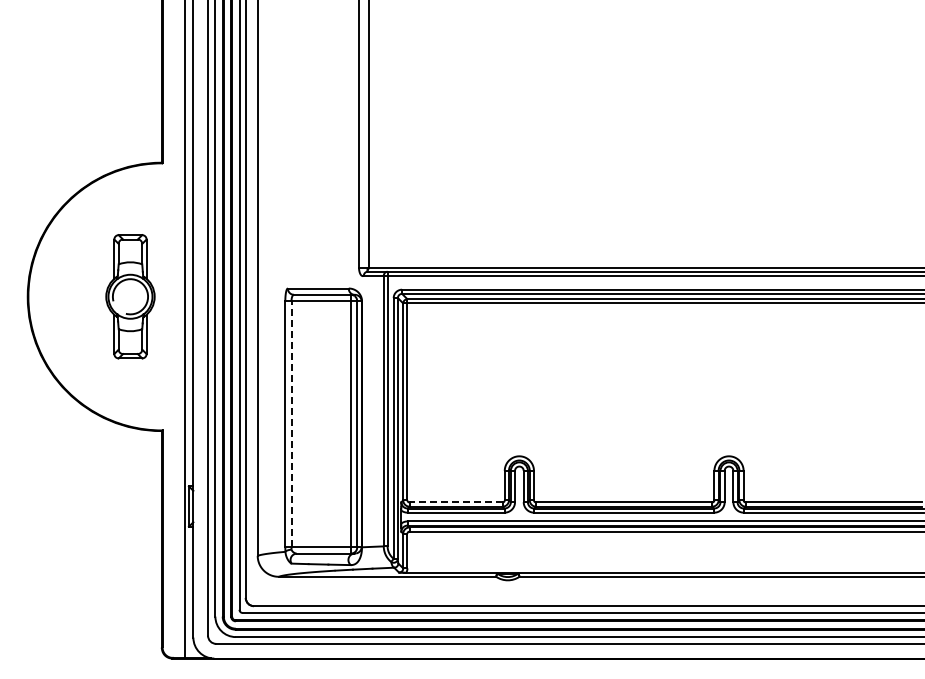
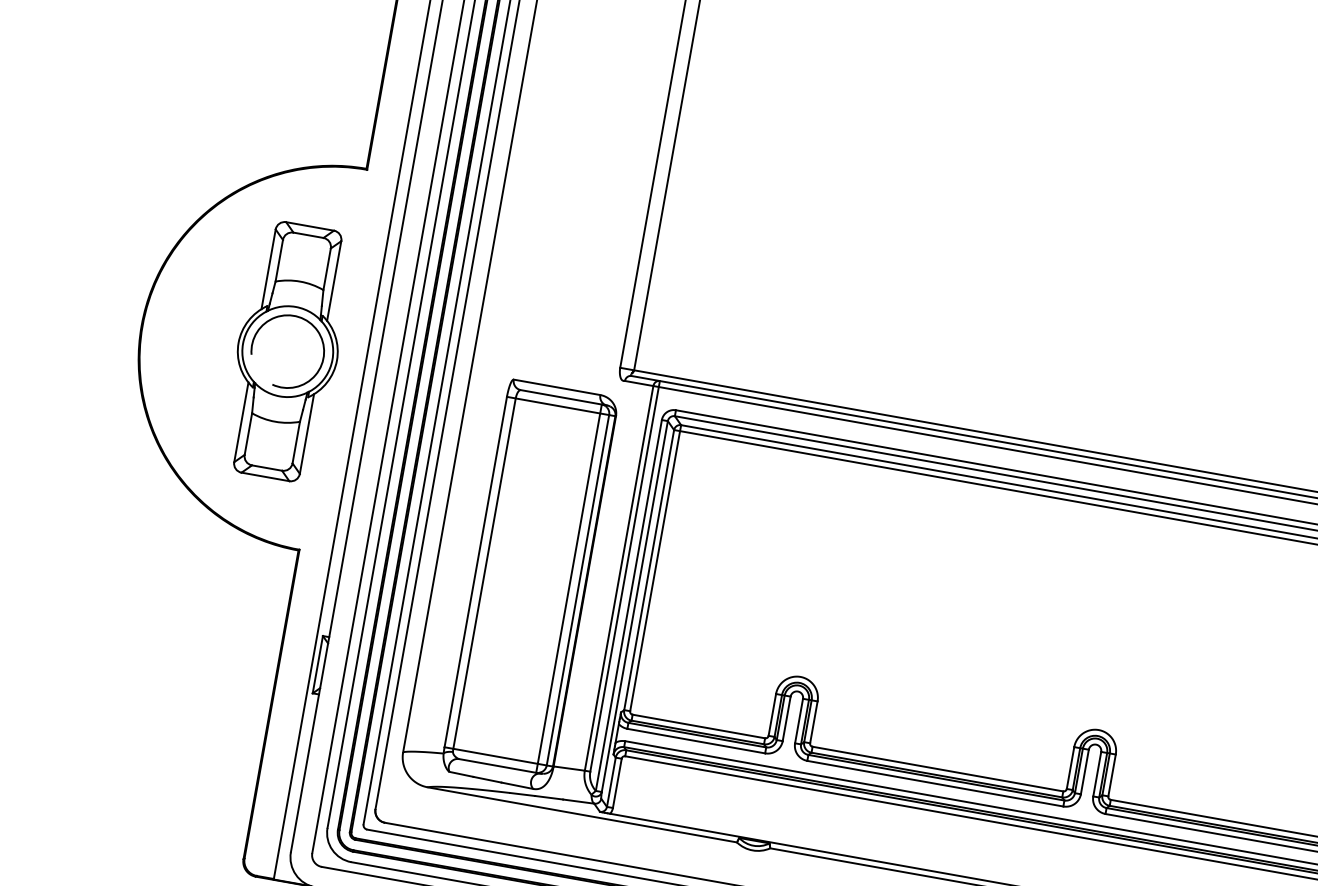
part: (130, 296) -> (287, 351), size x1.43
line: (291, 423) -> (484, 572), dashed -> solid
line: (456, 502) -> (699, 726), dashed -> solid

